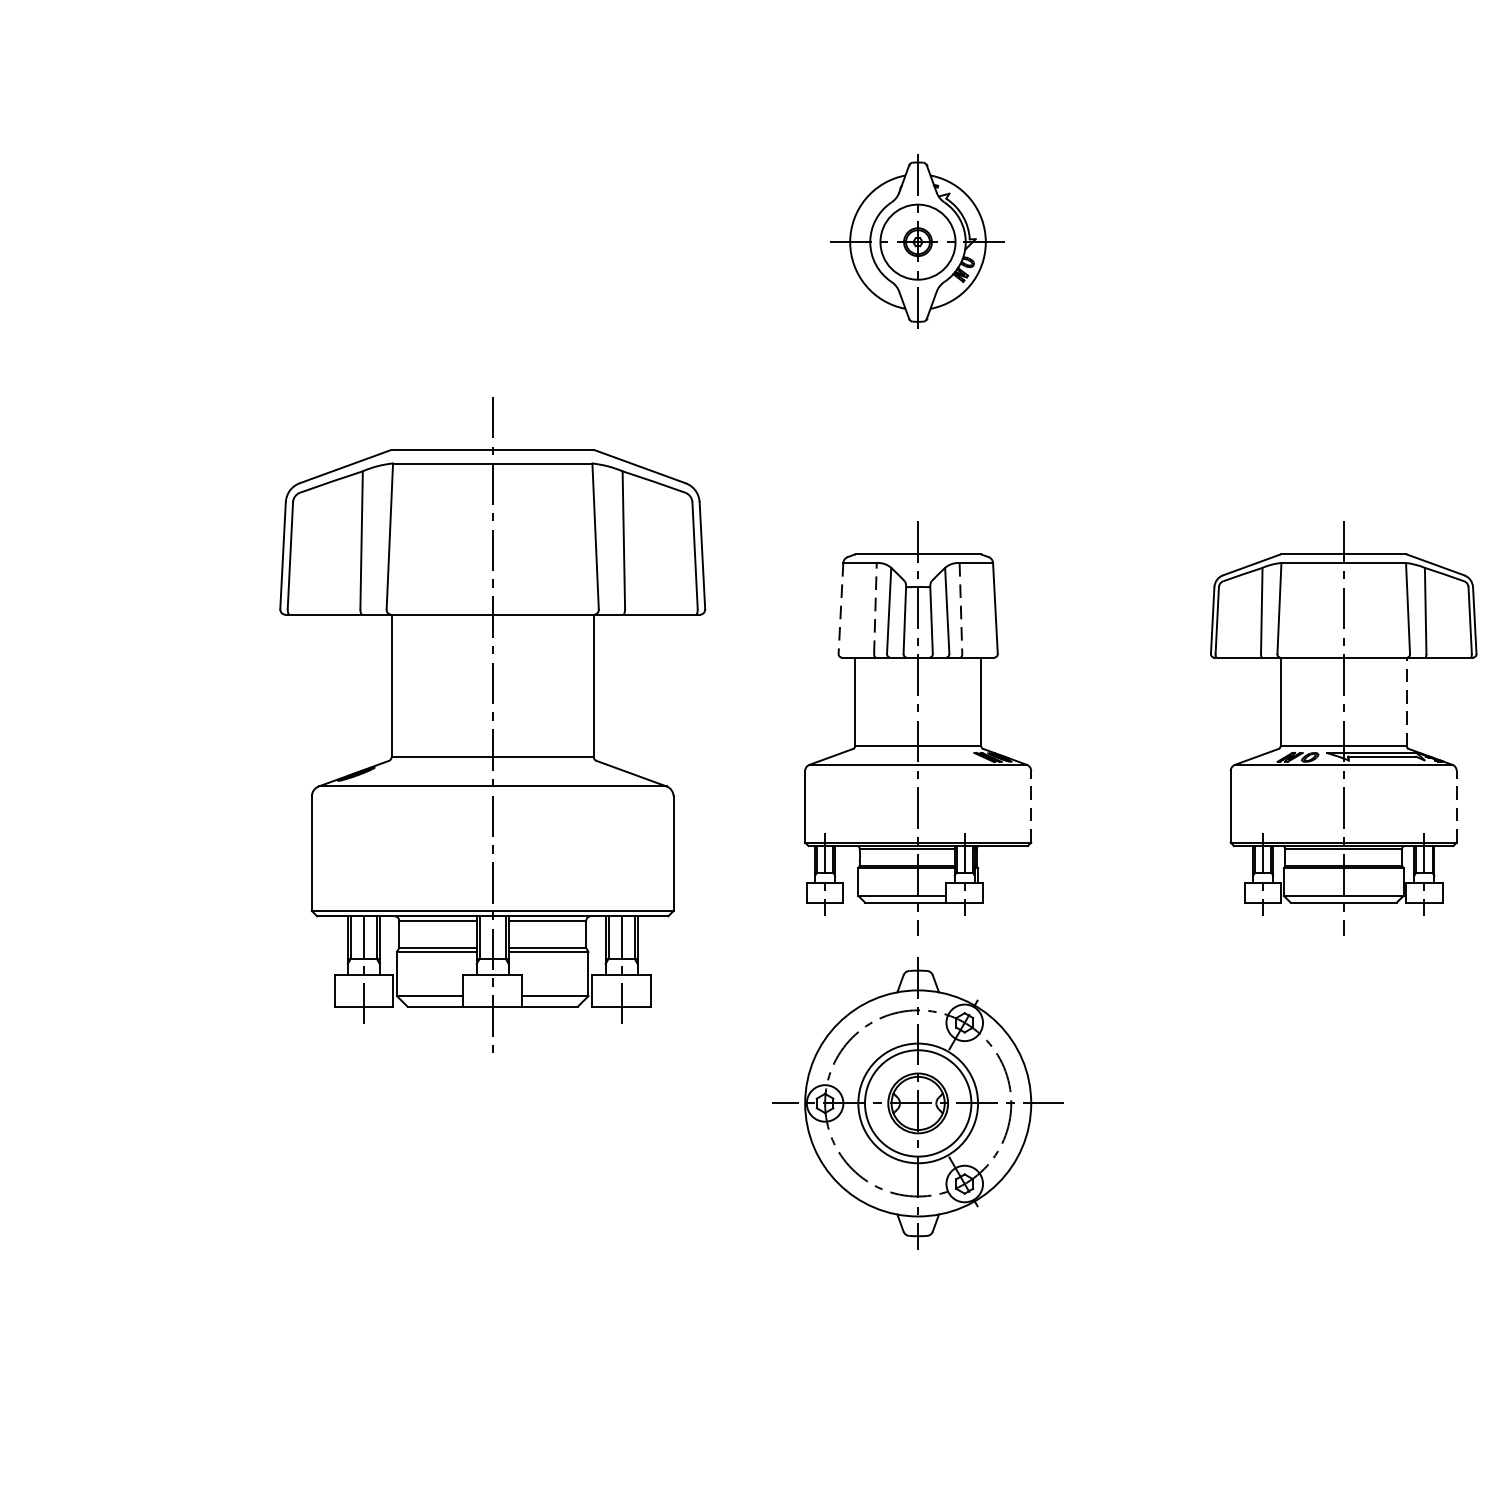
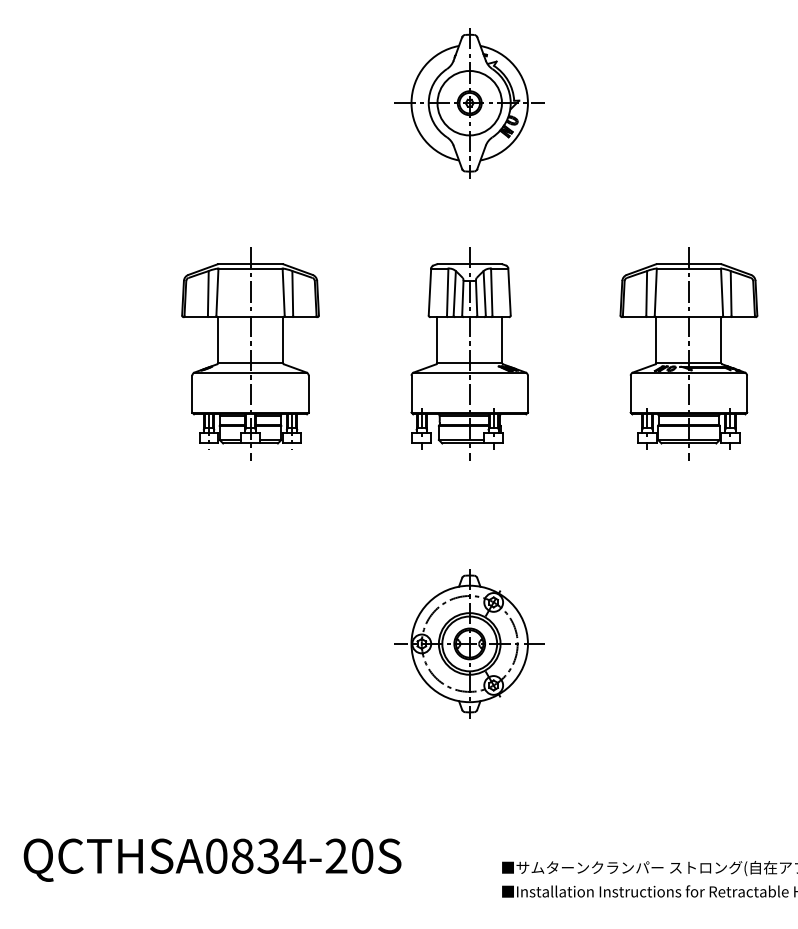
part: (917, 242) -> (469, 103), size x1.67
line: (875, 607) -> (447, 291), dashed -> solid
line: (840, 609) -> (429, 292), dashed -> solid
line: (960, 609) -> (491, 292), dashed -> solid
line: (1406, 702) -> (721, 340), dashed -> solid
part: (492, 727) -> (250, 353), size x0.62
line: (1030, 805) -> (527, 393), dashed -> solid
line: (1457, 805) -> (747, 393), dashed -> solid
part: (917, 1102) -> (469, 643), moved

